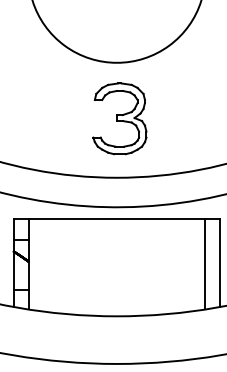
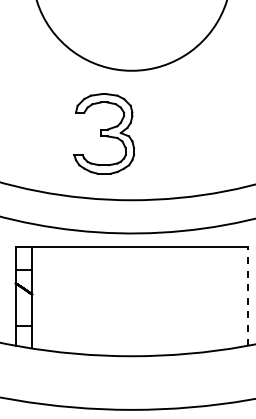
part: (120, 118) -> (104, 133), moved
line: (220, 262) -> (248, 295), solid -> dashed
line: (205, 264) -> (231, 297), removed

